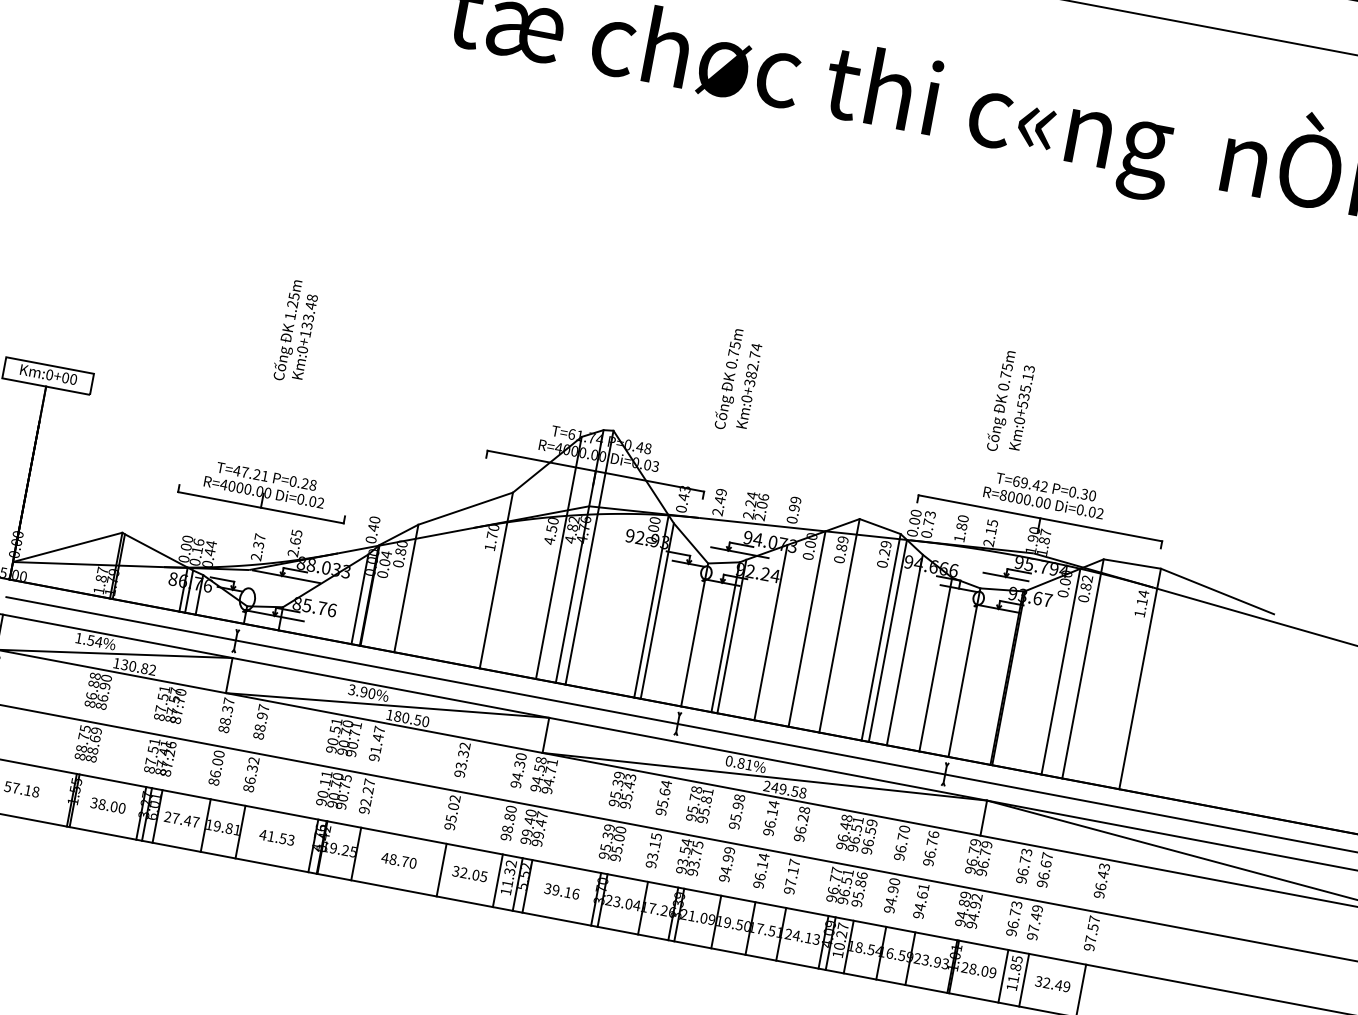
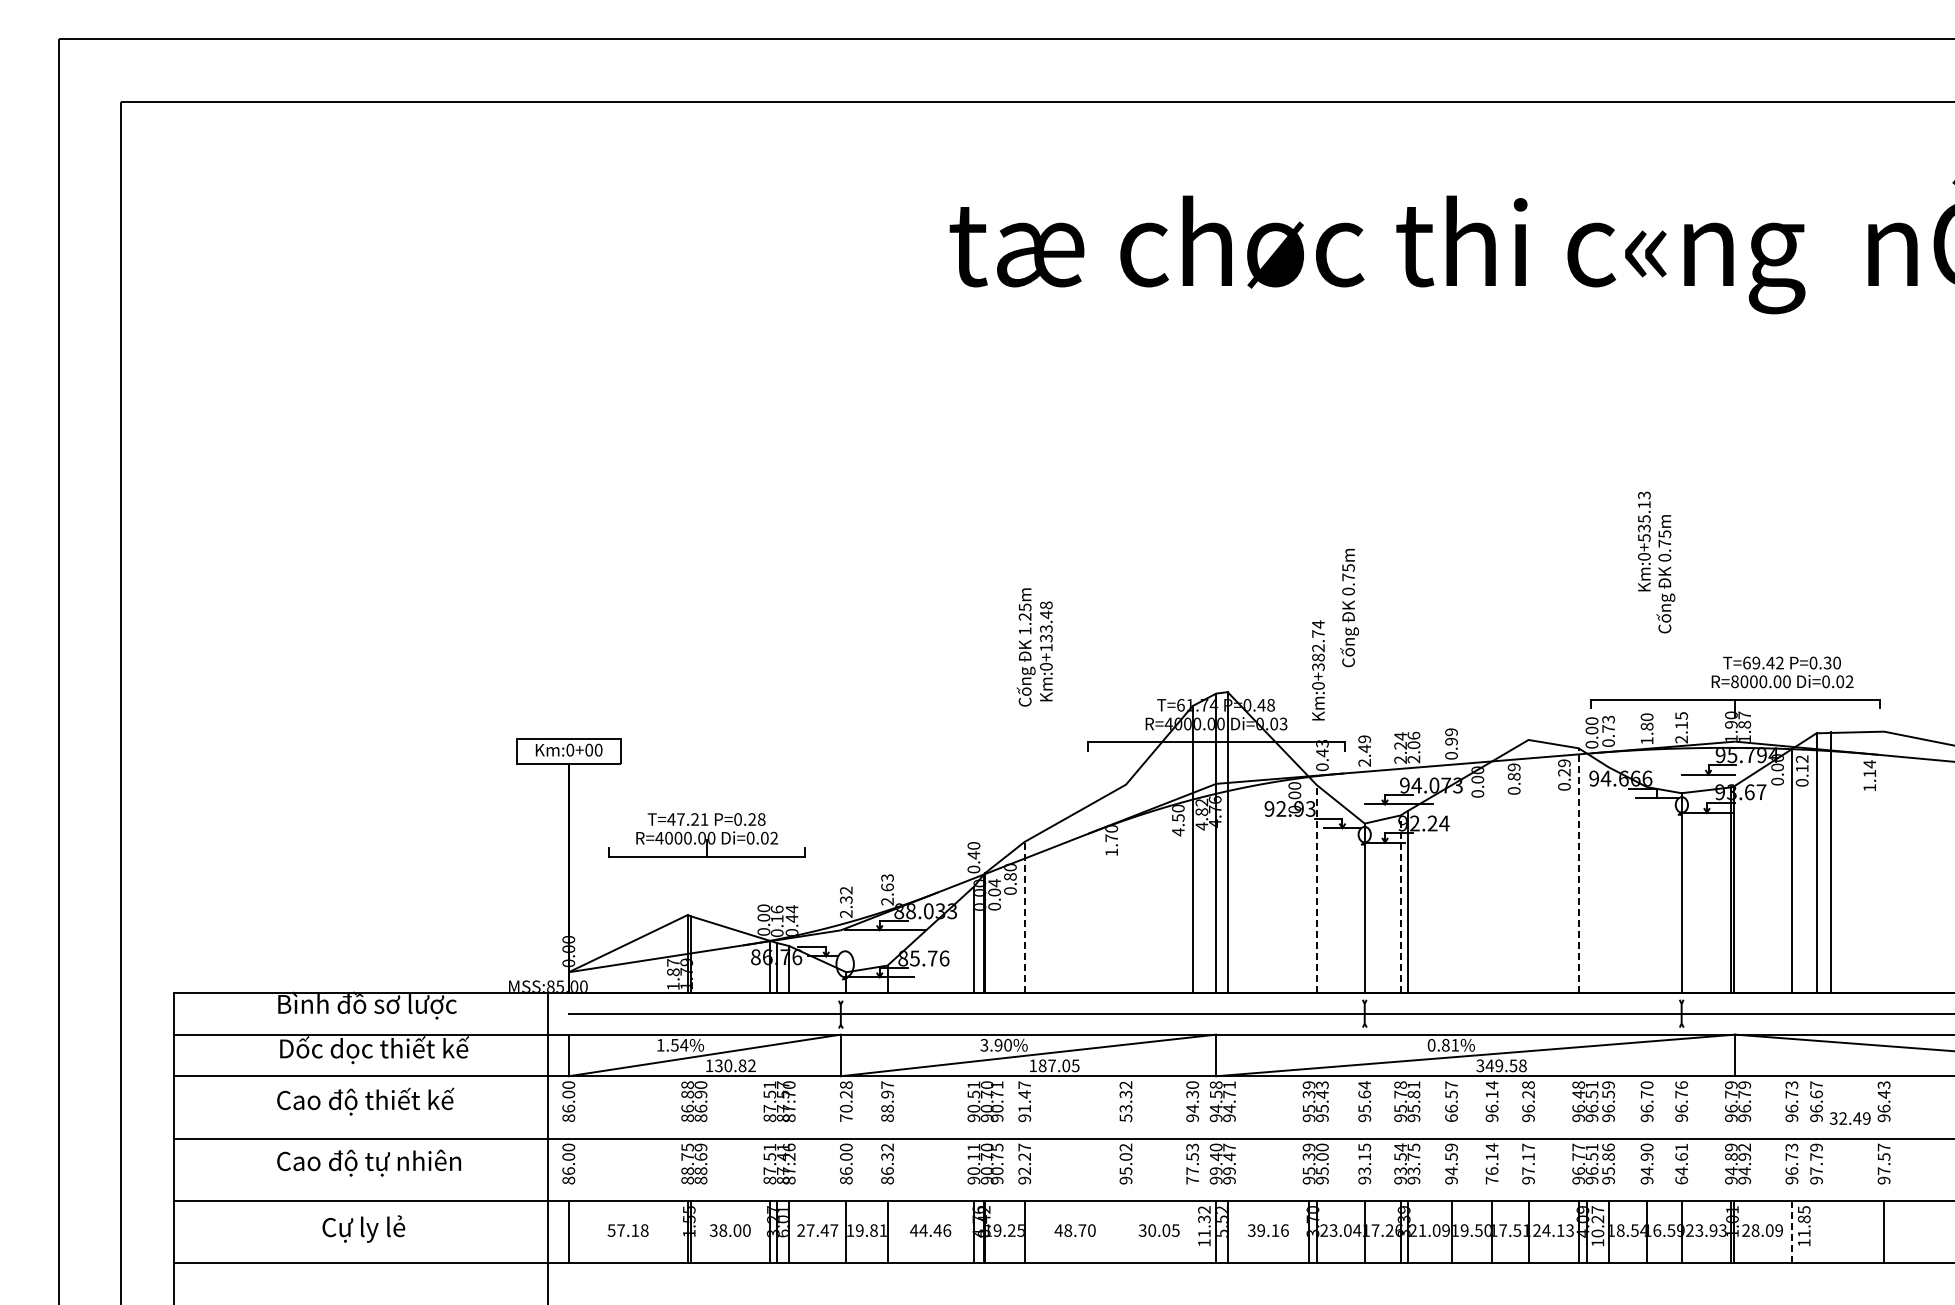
text: (295, 331) -> (1034, 647), moved
text: (749, 385) -> (1318, 670), moved
text: (1022, 407) -> (1644, 541), moved
part: (264, 489) -> (706, 835), moved
text: (1045, 495) -> (1782, 672), moved
text: (296, 532) -> (886, 877), 2.65 -> 2.63
text: (260, 537) -> (846, 890), 2.37 -> 2.32
line: (496, 580) -> (1126, 888), removed
text: (1085, 586) -> (1801, 768), 0.82 -> 0.12
line: (406, 588) -> (1024, 917), solid -> dashed
line: (651, 606) -> (1309, 884), removed
line: (656, 611) -> (1316, 889), solid -> dashed
line: (839, 625) -> (1528, 866), removed
line: (807, 629) -> (1492, 877), removed
line: (770, 632) -> (1451, 889), removed
line: (725, 637) -> (1400, 904), solid -> dashed
line: (881, 637) -> (1578, 870), solid -> dashed
line: (888, 641) -> (1587, 873), removed
line: (904, 650) -> (1608, 880), removed
line: (936, 664) -> (1647, 890), removed
line: (1140, 679) -> (1831, 862), moved
text: (226, 715) -> (846, 1101), 88.37 -> 70.28
text: (415, 719) -> (1063, 1065), 180.50 -> 187.05
text: (459, 774) -> (1125, 1118), 93.32 -> 53.32
text: (767, 786) -> (1480, 1066), 249.58 -> 349.58
text: (737, 811) -> (1451, 1101), 95.98 -> 66.57
text: (508, 822) -> (1192, 1163), 98.80 -> 77.53
text: (281, 838) -> (935, 1230), 41.53 -> 44.46
text: (728, 858) -> (1451, 1156), 94.99 -> 94.59
line: (442, 870) -> (1126, 1232), removed
text: (464, 872) -> (1152, 1230), 32.05 -> 30.05
line: (497, 880) -> (1192, 1232), removed
text: (758, 884) -> (1491, 1180), 96.14 -> 76.14
text: (918, 915) -> (1681, 1180), 94.61 -> 64.61
text: (1036, 916) -> (1816, 1156), 97.49 -> 97.79
line: (1002, 976) -> (1791, 1232), solid -> dashed
line: (1024, 980) -> (1816, 1232), removed
text: (1052, 984) -> (1849, 1118), moved

